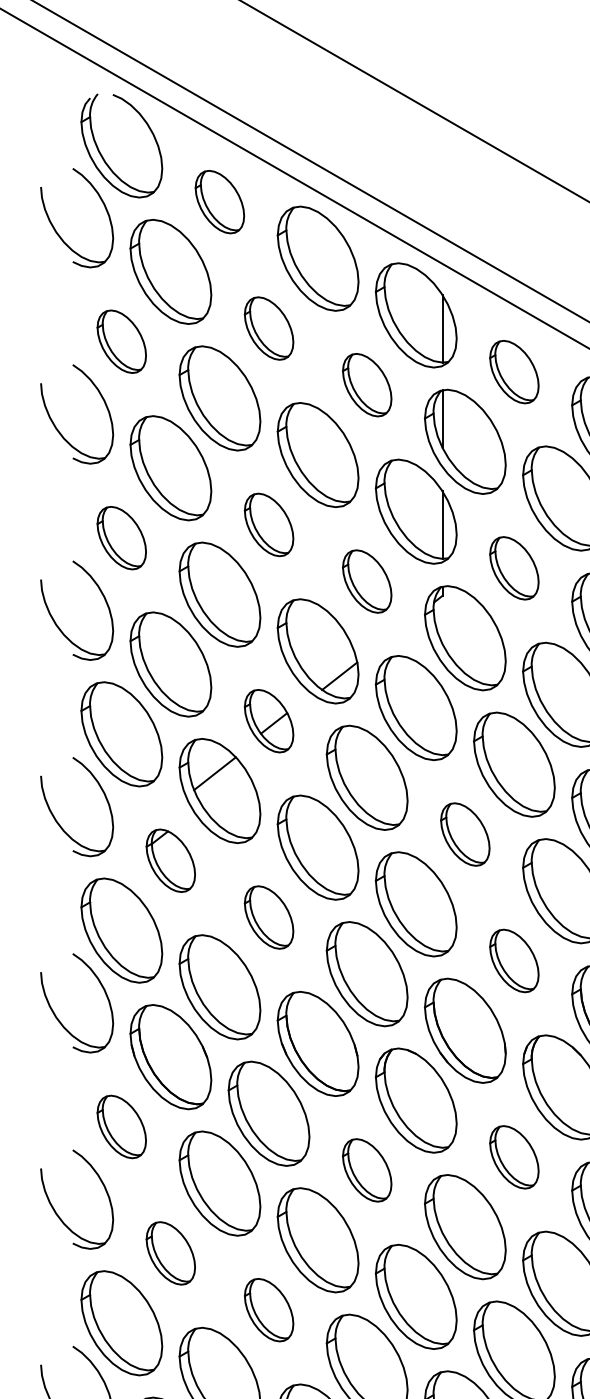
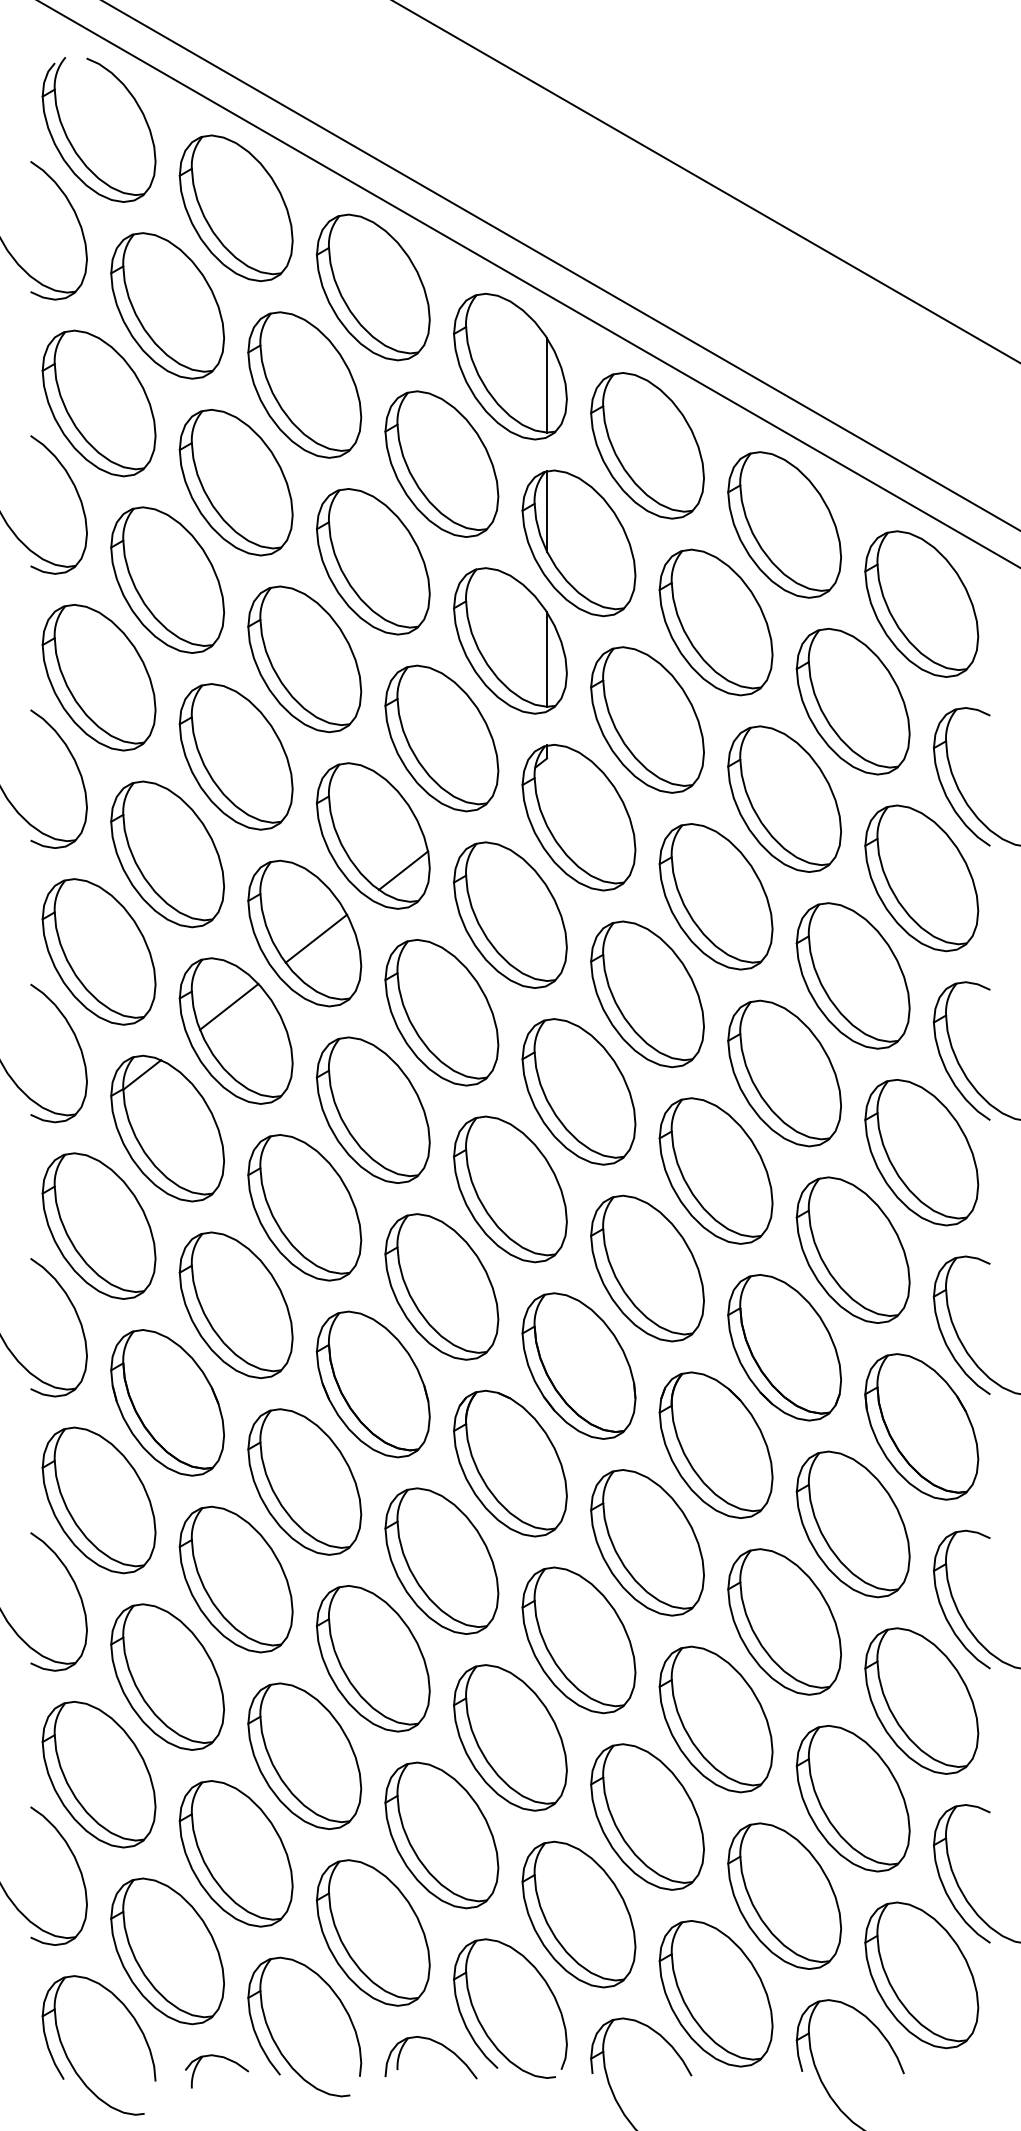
part: (219, 202) -> (235, 208), size x1.67
part: (268, 328) -> (304, 384), size x1.67
part: (121, 341) -> (98, 403), size x1.67
part: (514, 371) -> (647, 445), size x1.67
part: (366, 384) -> (441, 463), size x1.67
part: (268, 525) -> (304, 659), size x1.67
part: (121, 537) -> (98, 677), size x1.67
part: (514, 567) -> (647, 719), size x1.67
part: (366, 581) -> (441, 738), size x1.67
part: (268, 721) -> (304, 933), size x1.67
part: (465, 834) -> (578, 1091), size x1.67
part: (170, 860) -> (167, 1128), size x1.67
part: (268, 917) -> (304, 1207), size x1.67
part: (514, 960) -> (647, 1268), size x1.67
part: (121, 1127) -> (98, 1500), size x1.67
part: (514, 1157) -> (647, 1542), size x1.67
part: (366, 1169) -> (441, 1560), size x1.67
part: (170, 1252) -> (167, 1676), size x1.67
part: (268, 1310) -> (304, 1756), size x1.67

